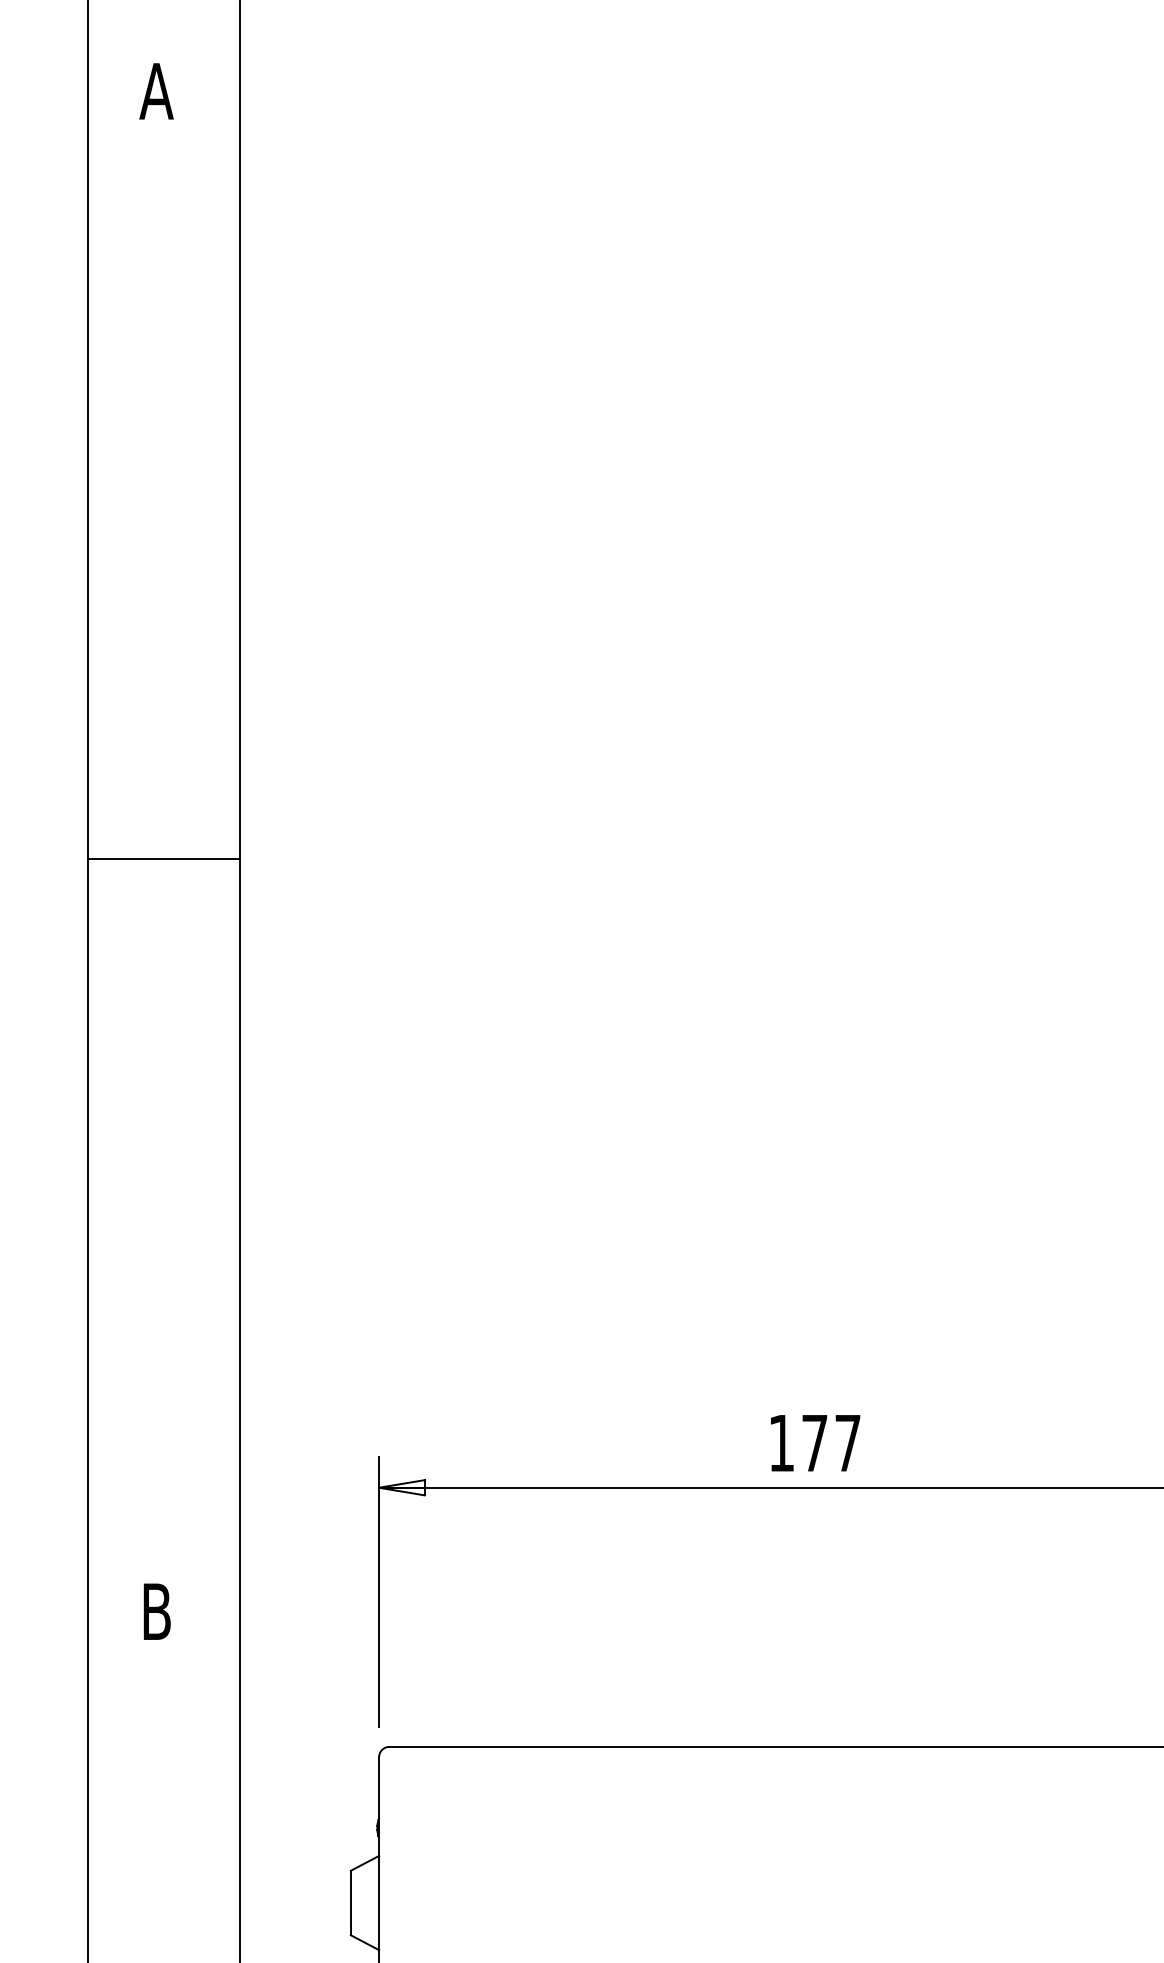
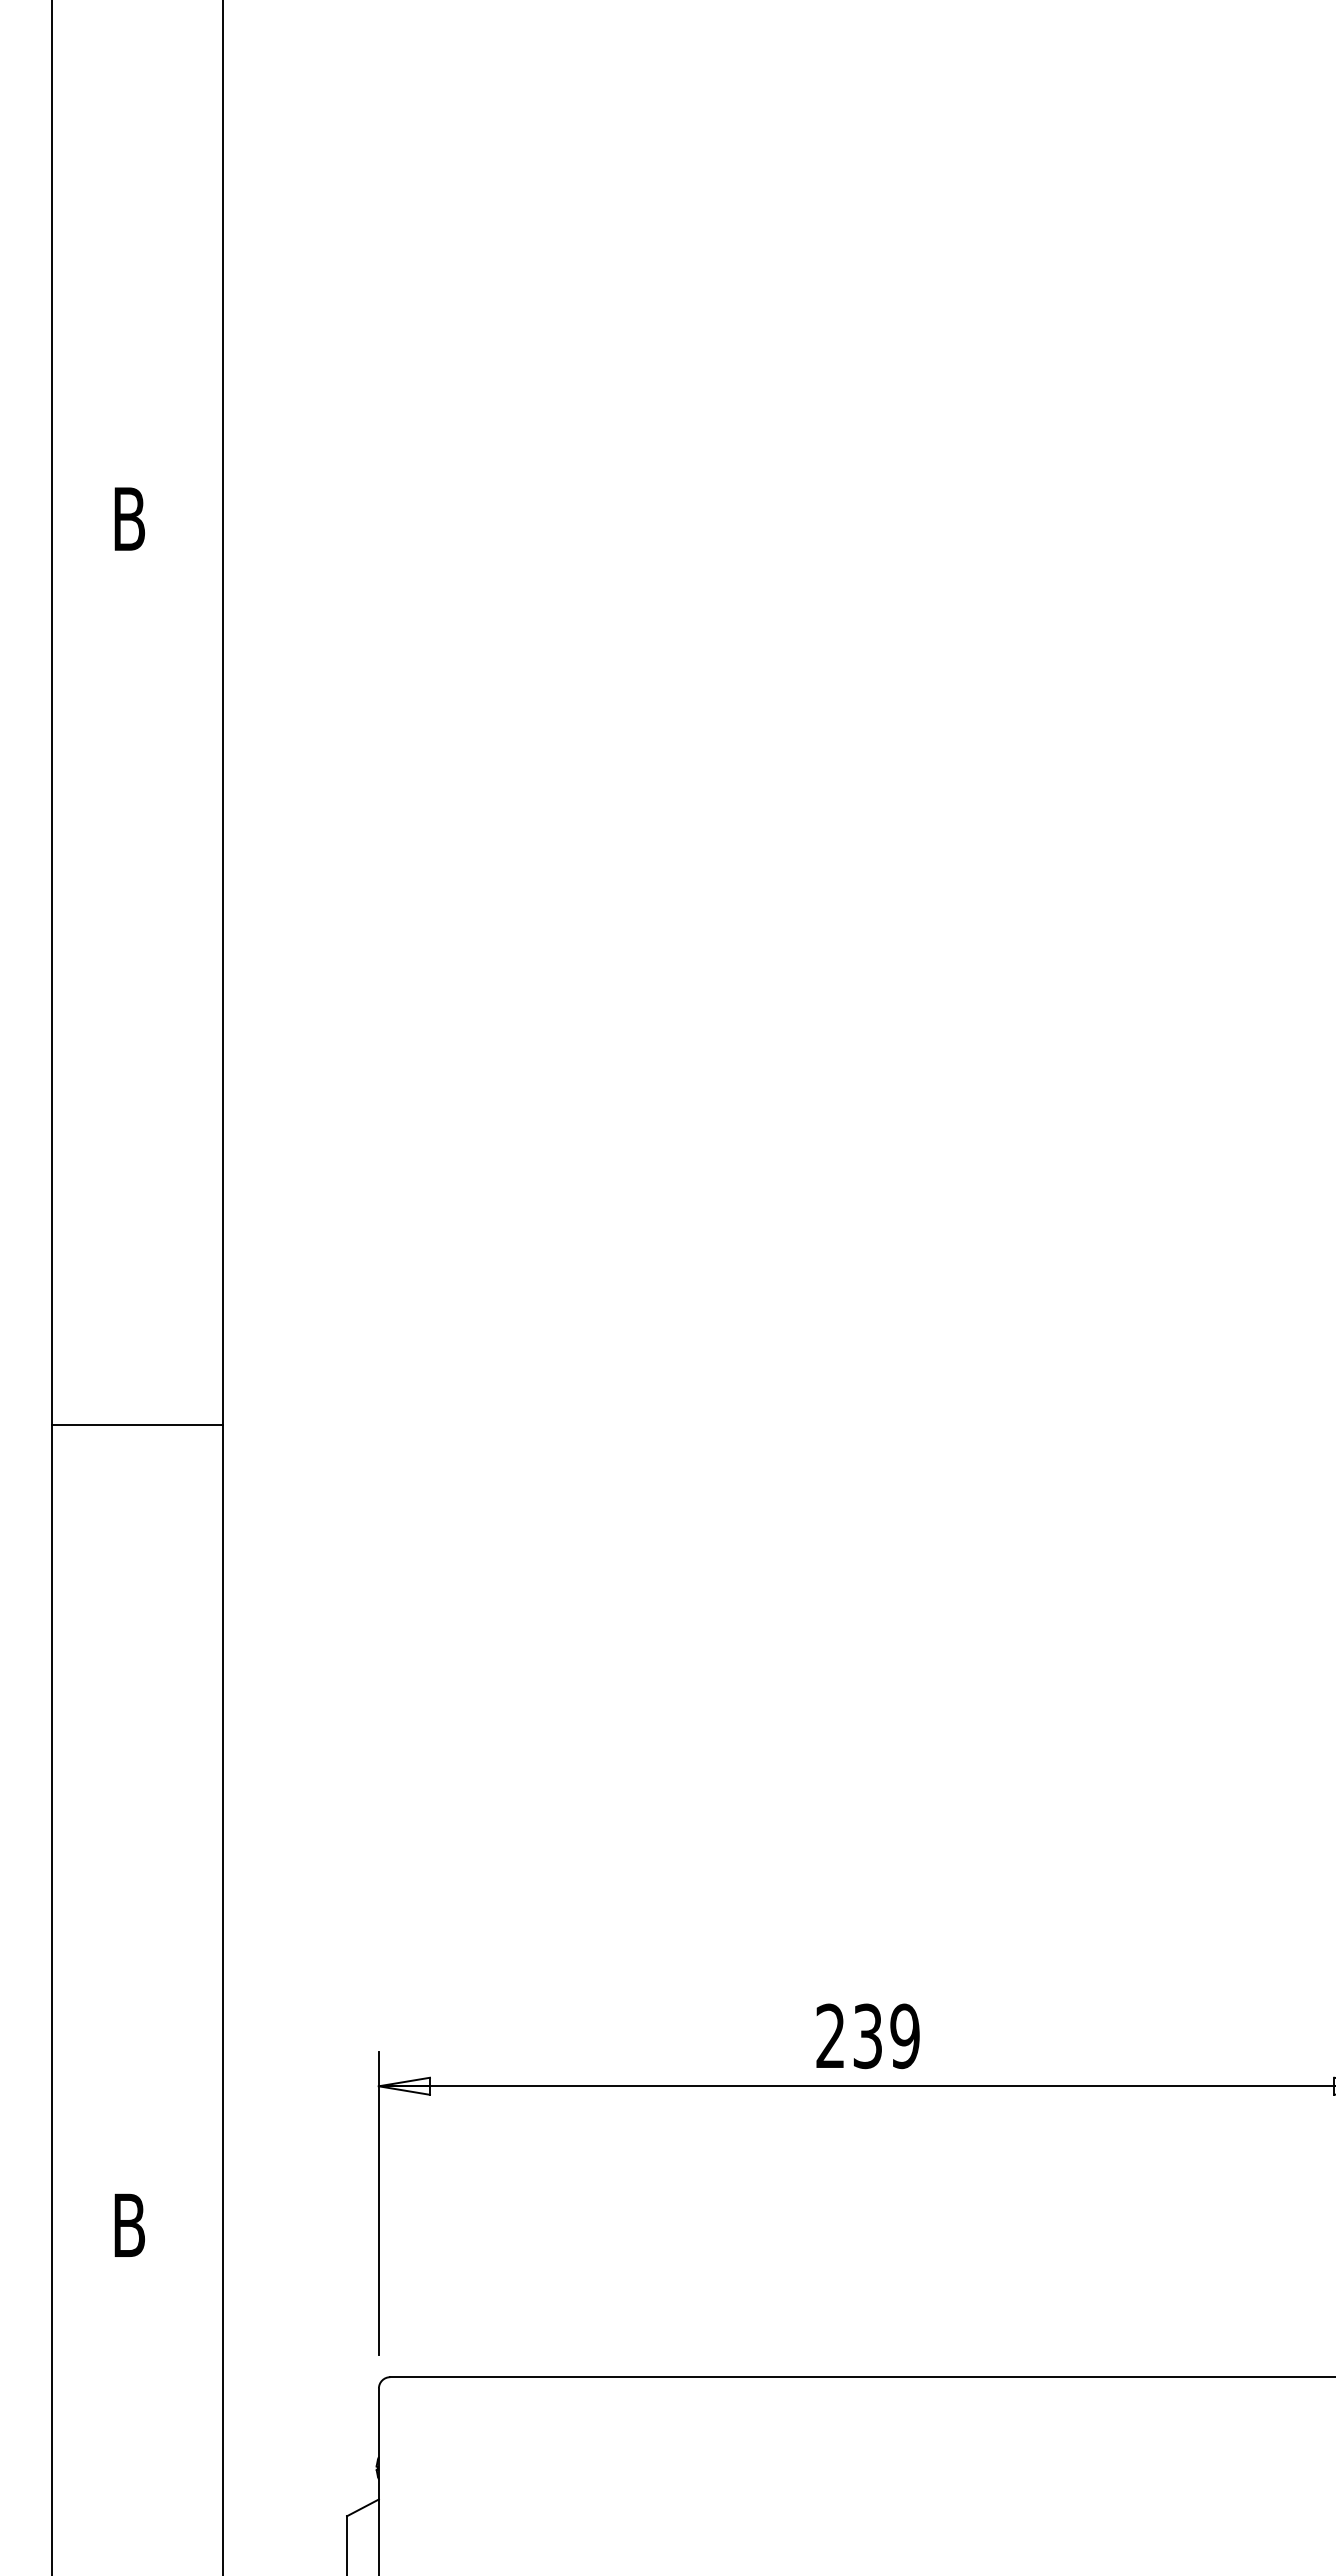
text: (156, 90) -> (128, 518), A -> B
line: (164, 858) -> (137, 1424), moved
text: (814, 1443) -> (867, 2036), 177 -> 239

